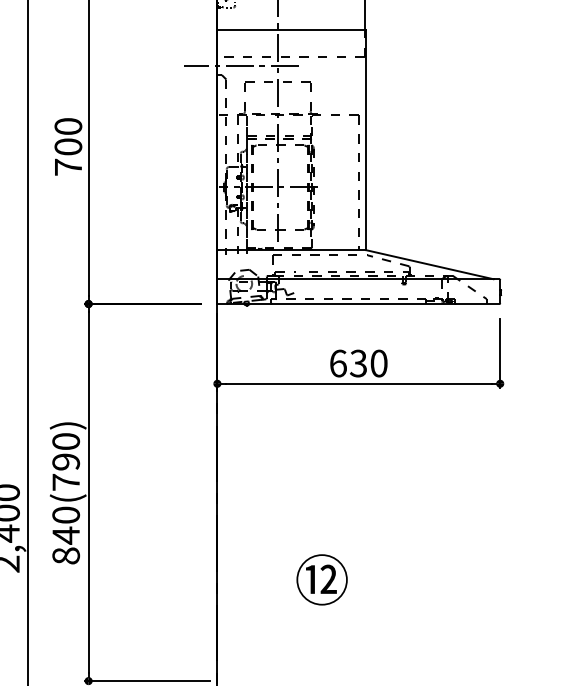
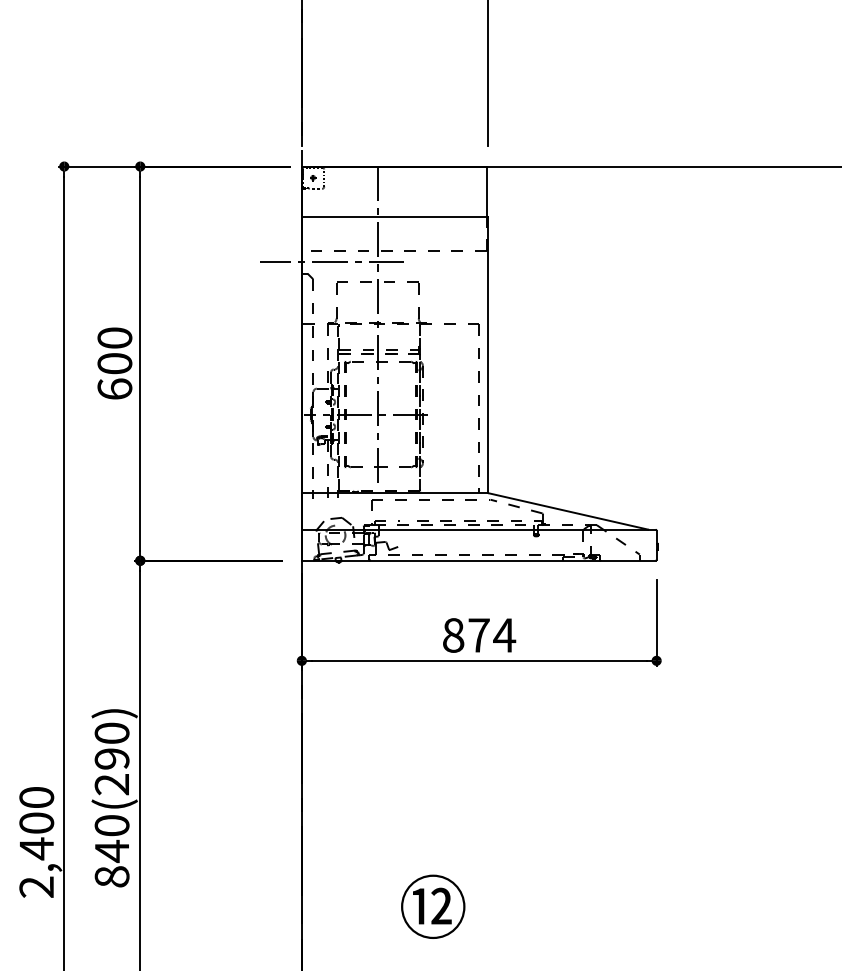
text: (68, 166) -> (114, 388), 700 -> 600
text: (359, 363) -> (479, 635), 630 -> 874
text: (65, 482) -> (111, 784), 840(790) -> 840(290)

